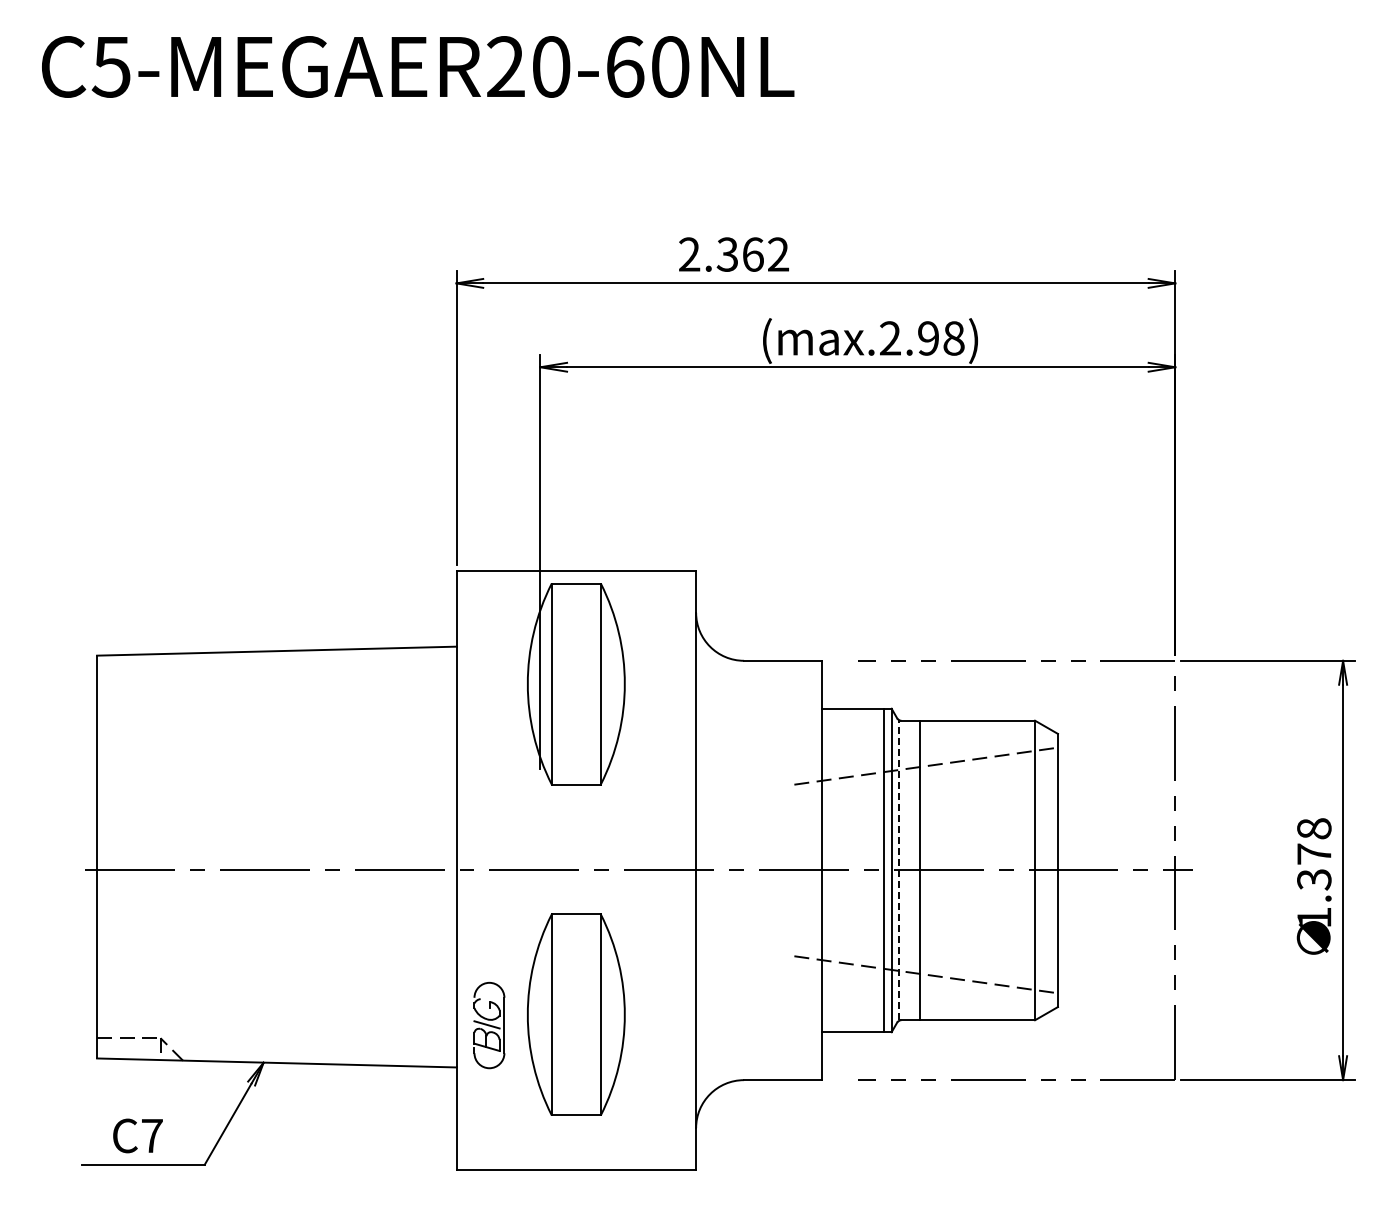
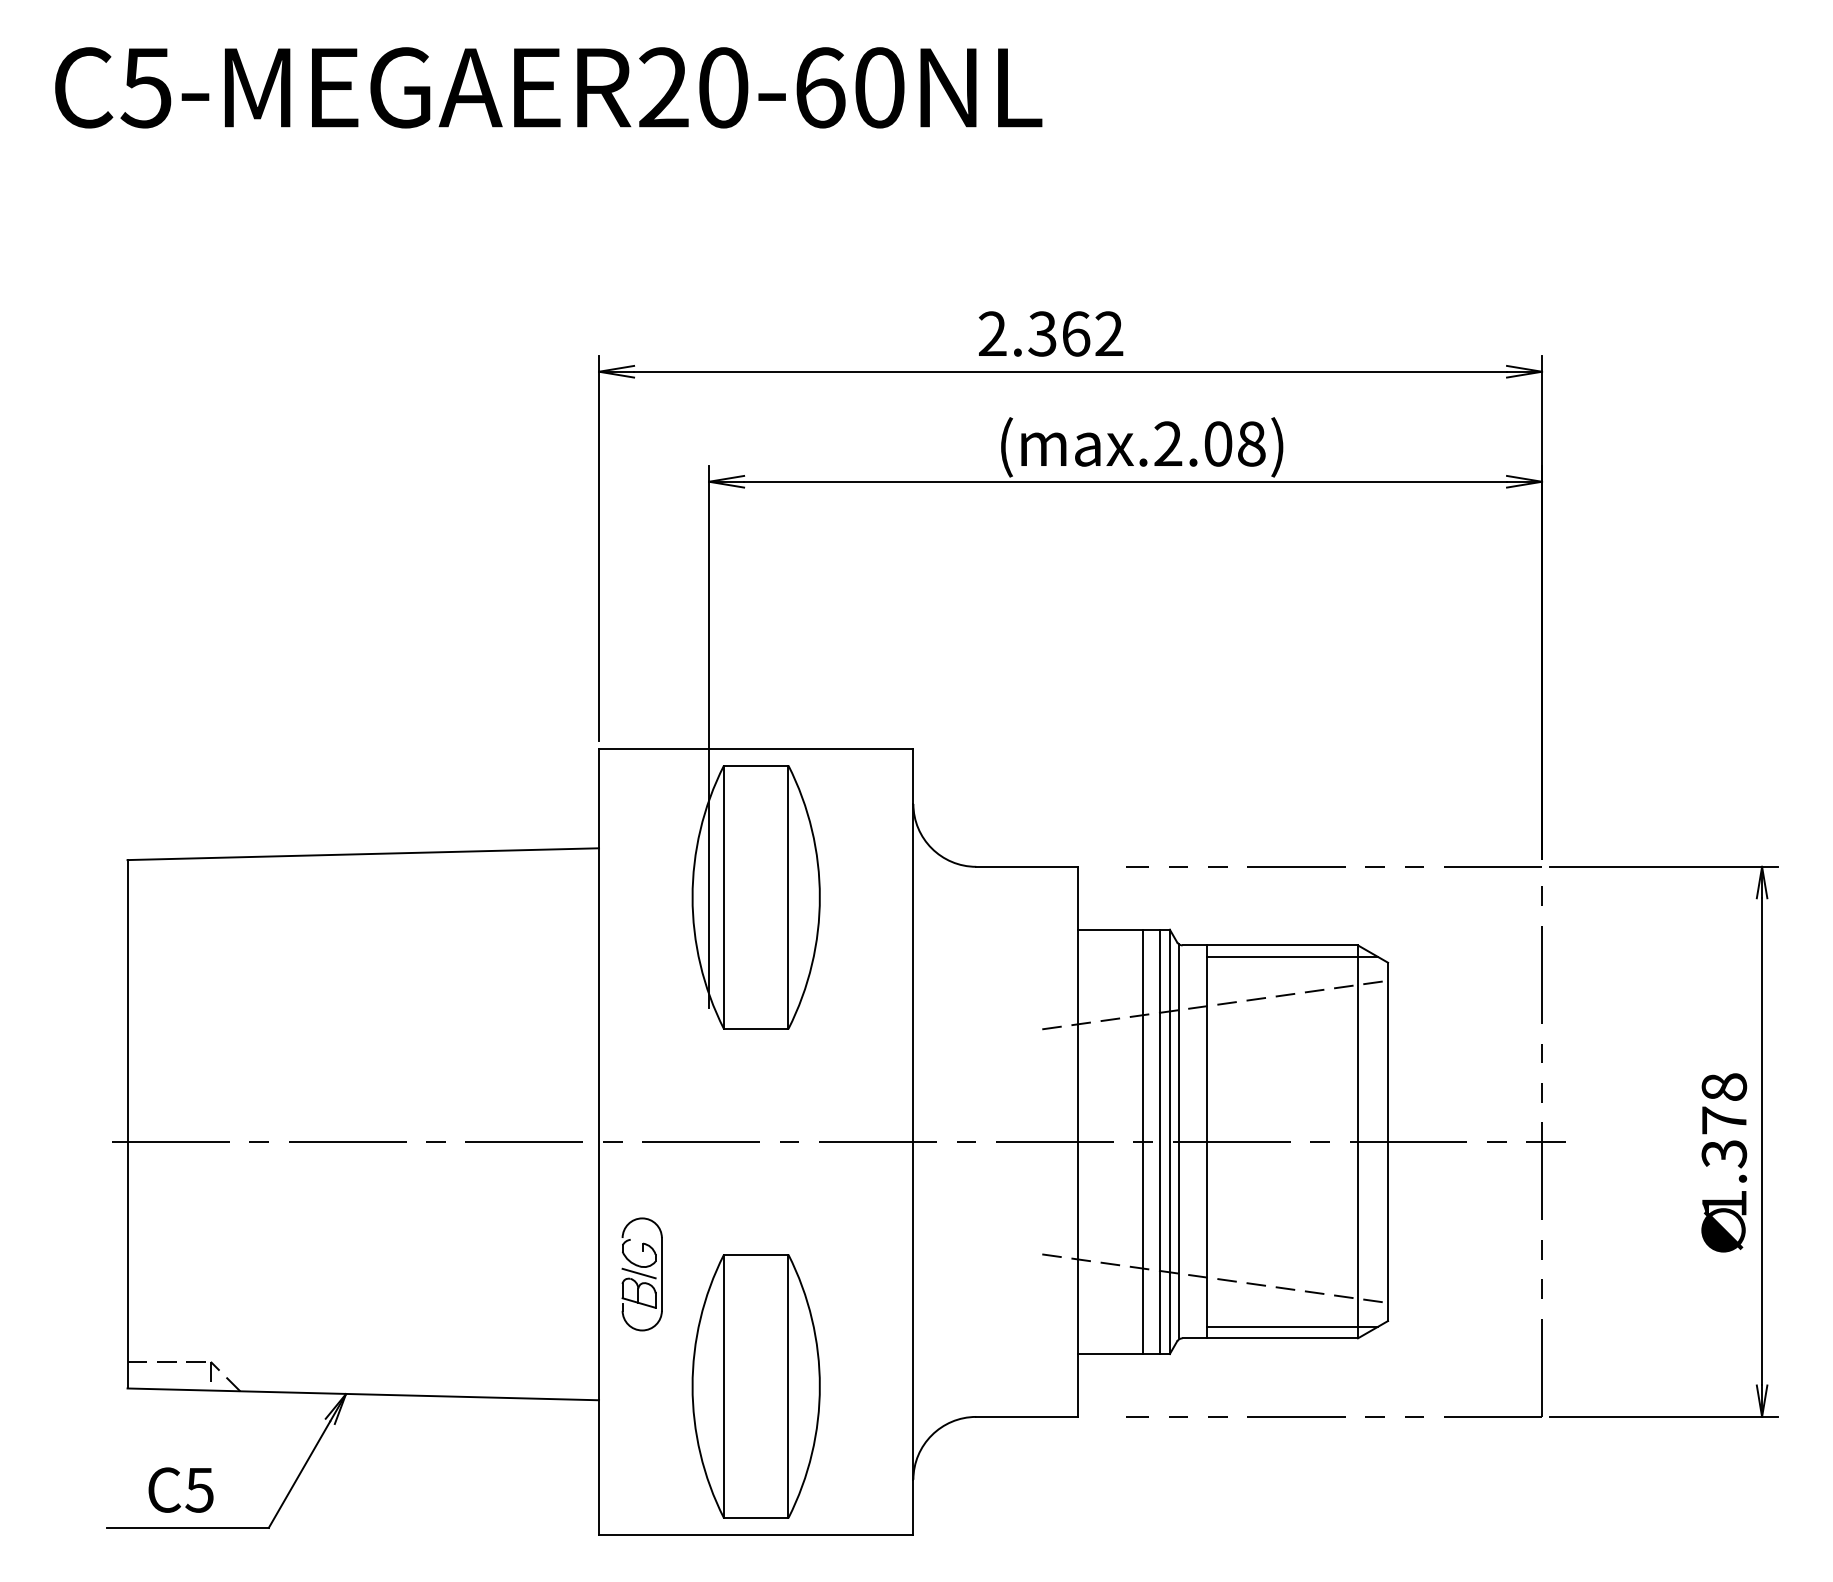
text: (733, 254) -> (1050, 333), moved
text: (928, 338) -> (1218, 444), (max.2.98) -> (max.2.08)
line: (985, 729) -> (1292, 956), added
line: (898, 869) -> (1178, 1140), dashed -> solid
line: (871, 870) -> (1143, 1141), added
line: (985, 1011) -> (1292, 1326), added
part: (576, 1014) -> (756, 1385), moved
part: (489, 1025) -> (642, 1274), moved
text: (151, 1136) -> (198, 1490), C7 -> C5

